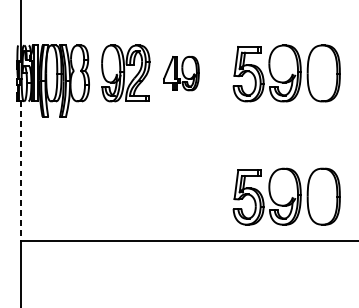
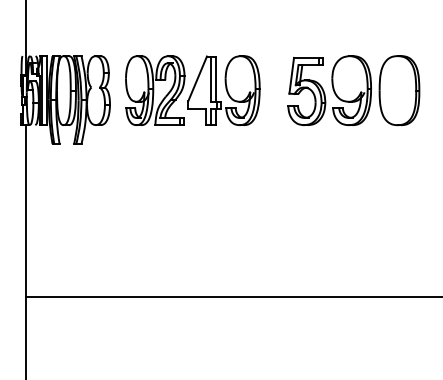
part: (181, 73) -> (223, 90), size x1.67
line: (21, 171) -> (26, 211), dashed -> solid
part: (286, 196) -> (353, 242), removed

